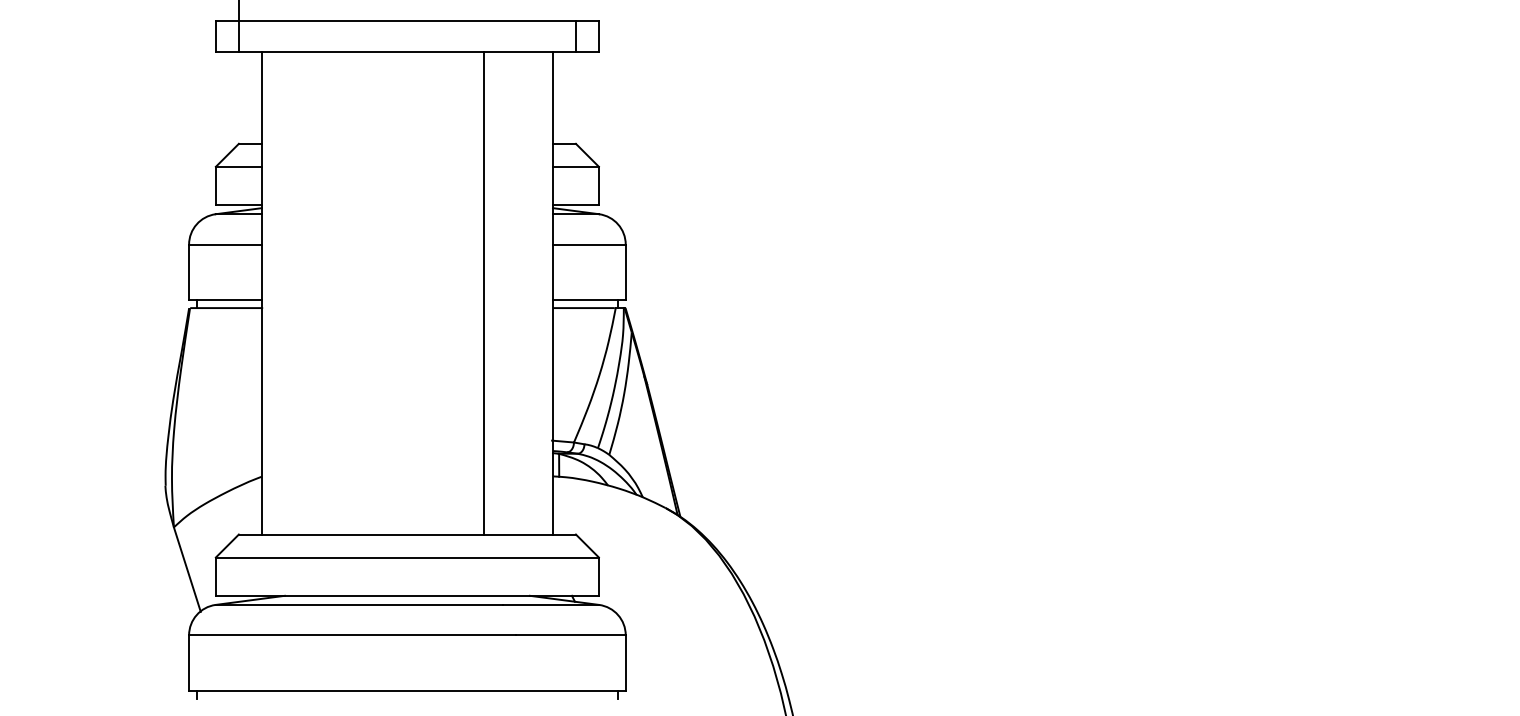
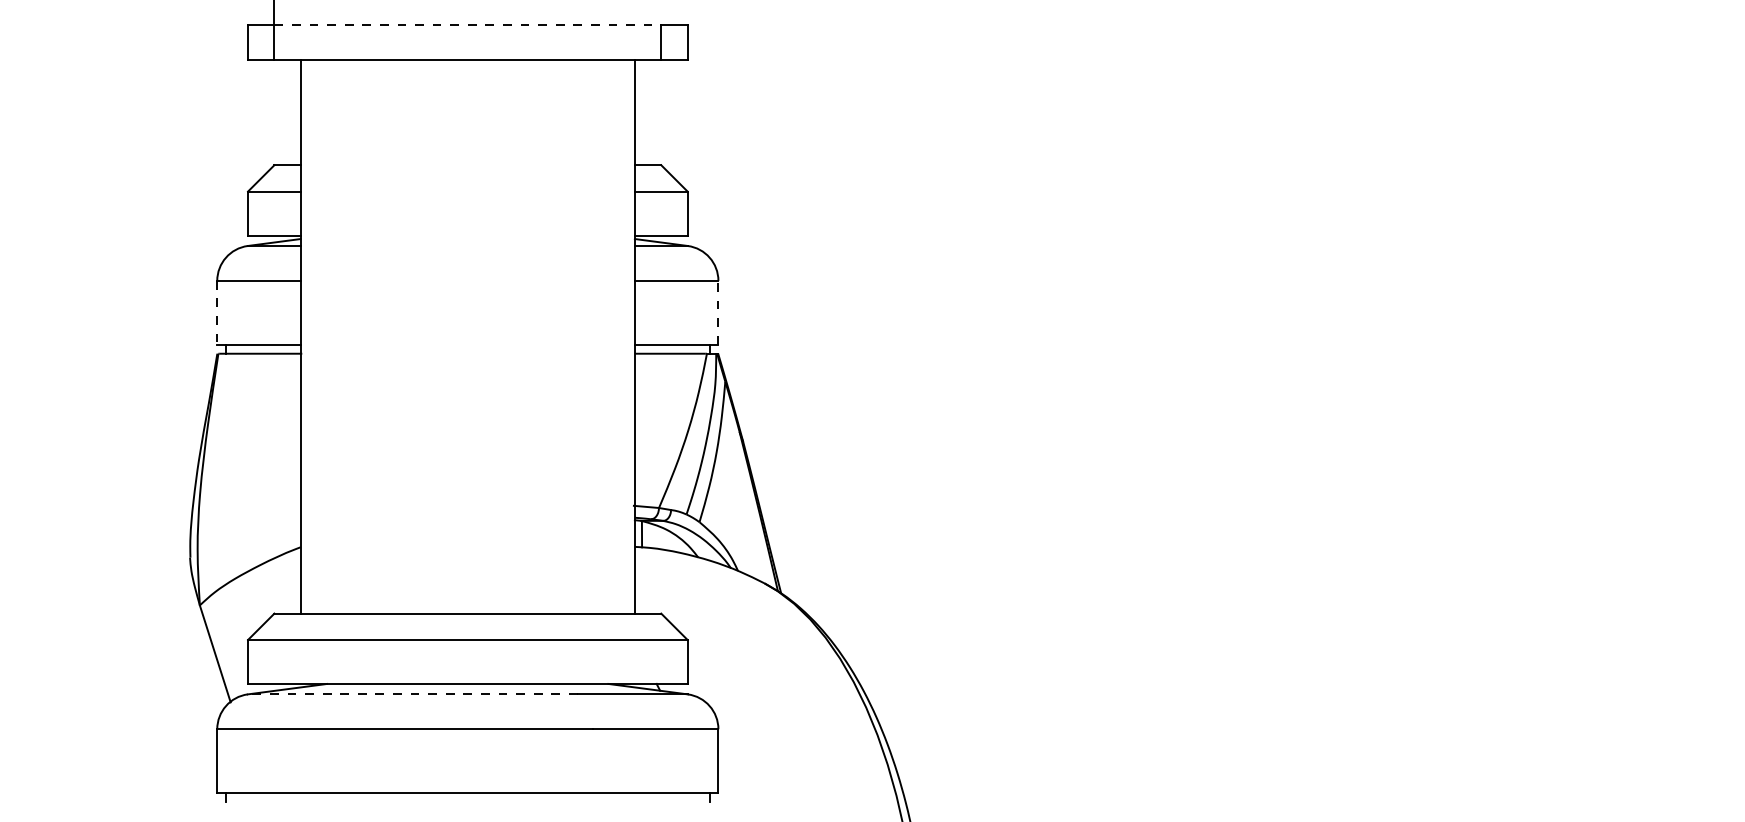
line: (407, 21) -> (467, 24), solid -> dashed
line: (189, 272) -> (217, 312), solid -> dashed
line: (625, 272) -> (718, 312), solid -> dashed
line: (484, 292) -> (556, 335), removed
line: (359, 604) -> (412, 693), solid -> dashed

